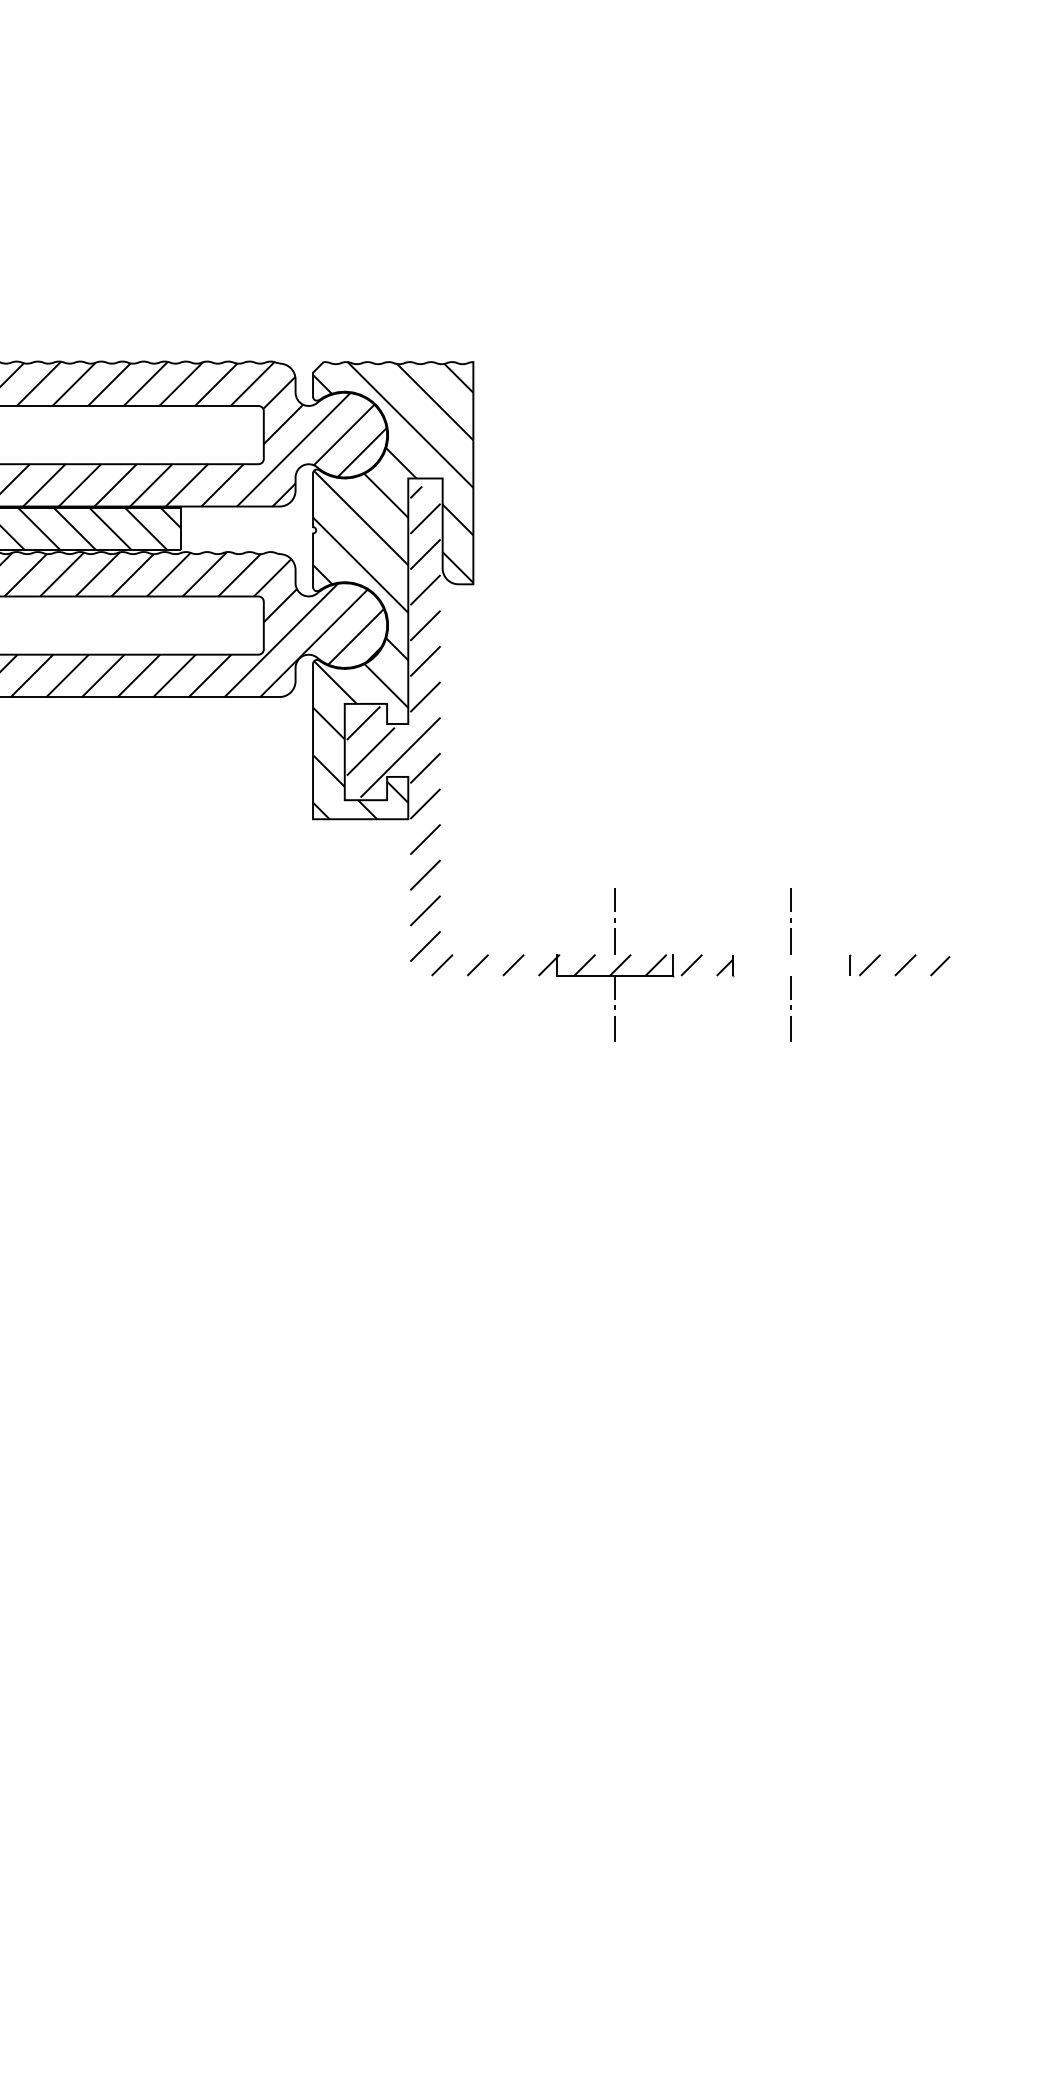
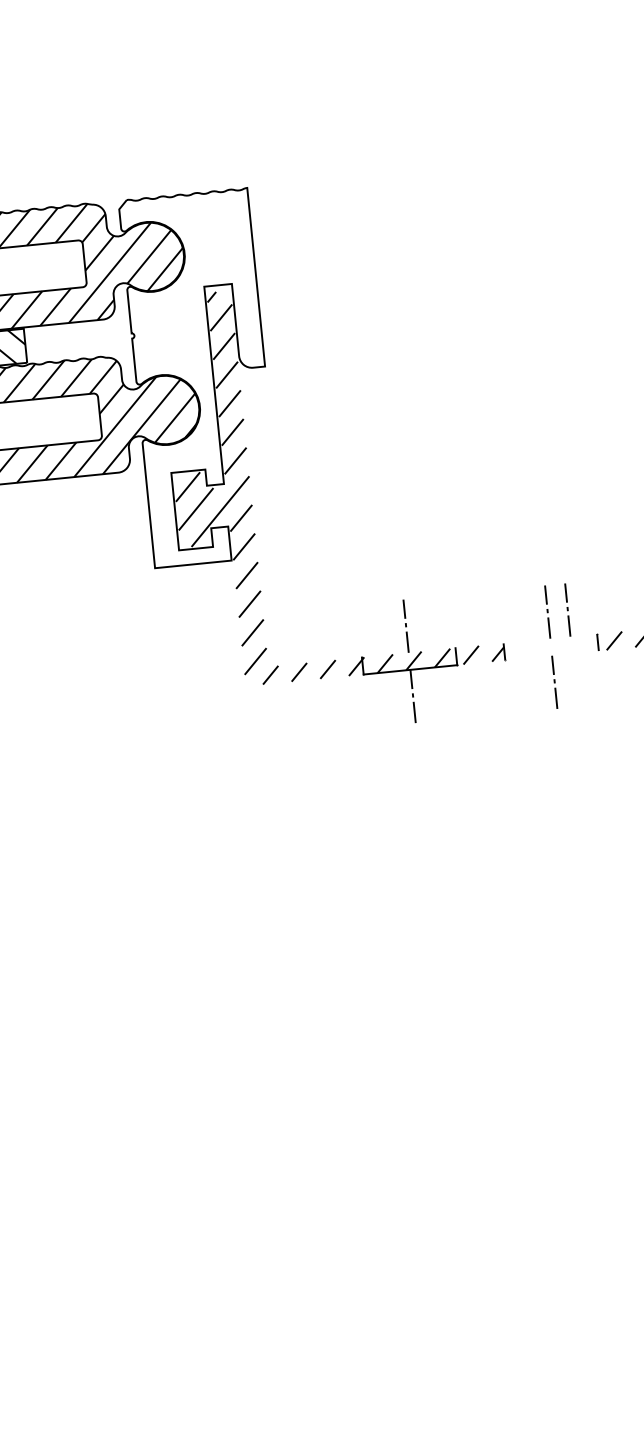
hatch: (393, 590) -> (201, 377), removed
line: (815, 921) -> (567, 610), added

